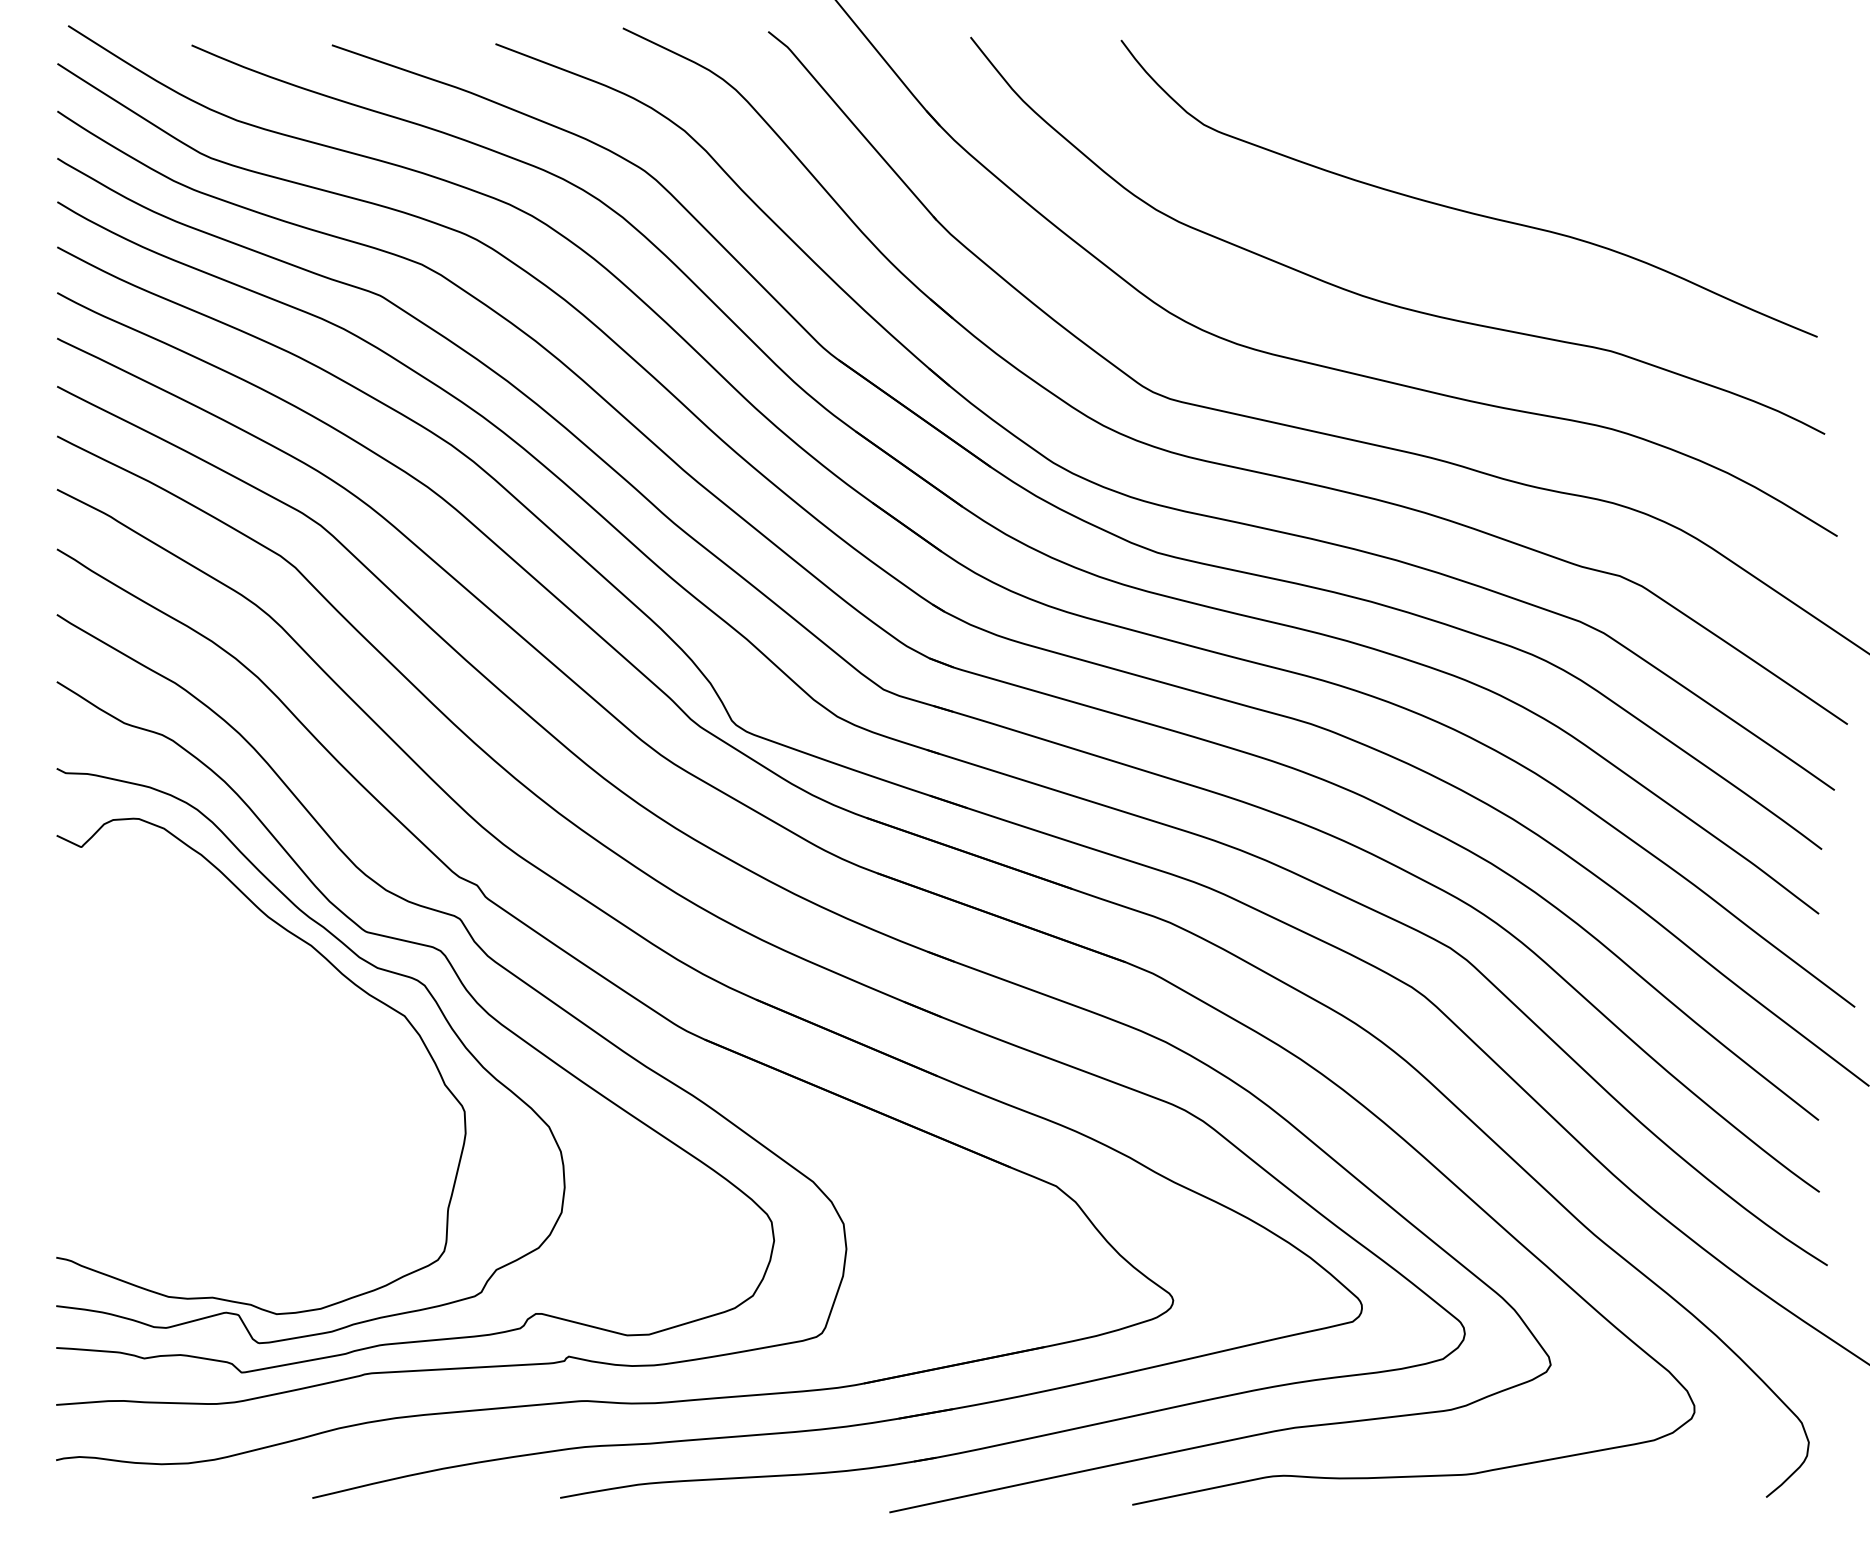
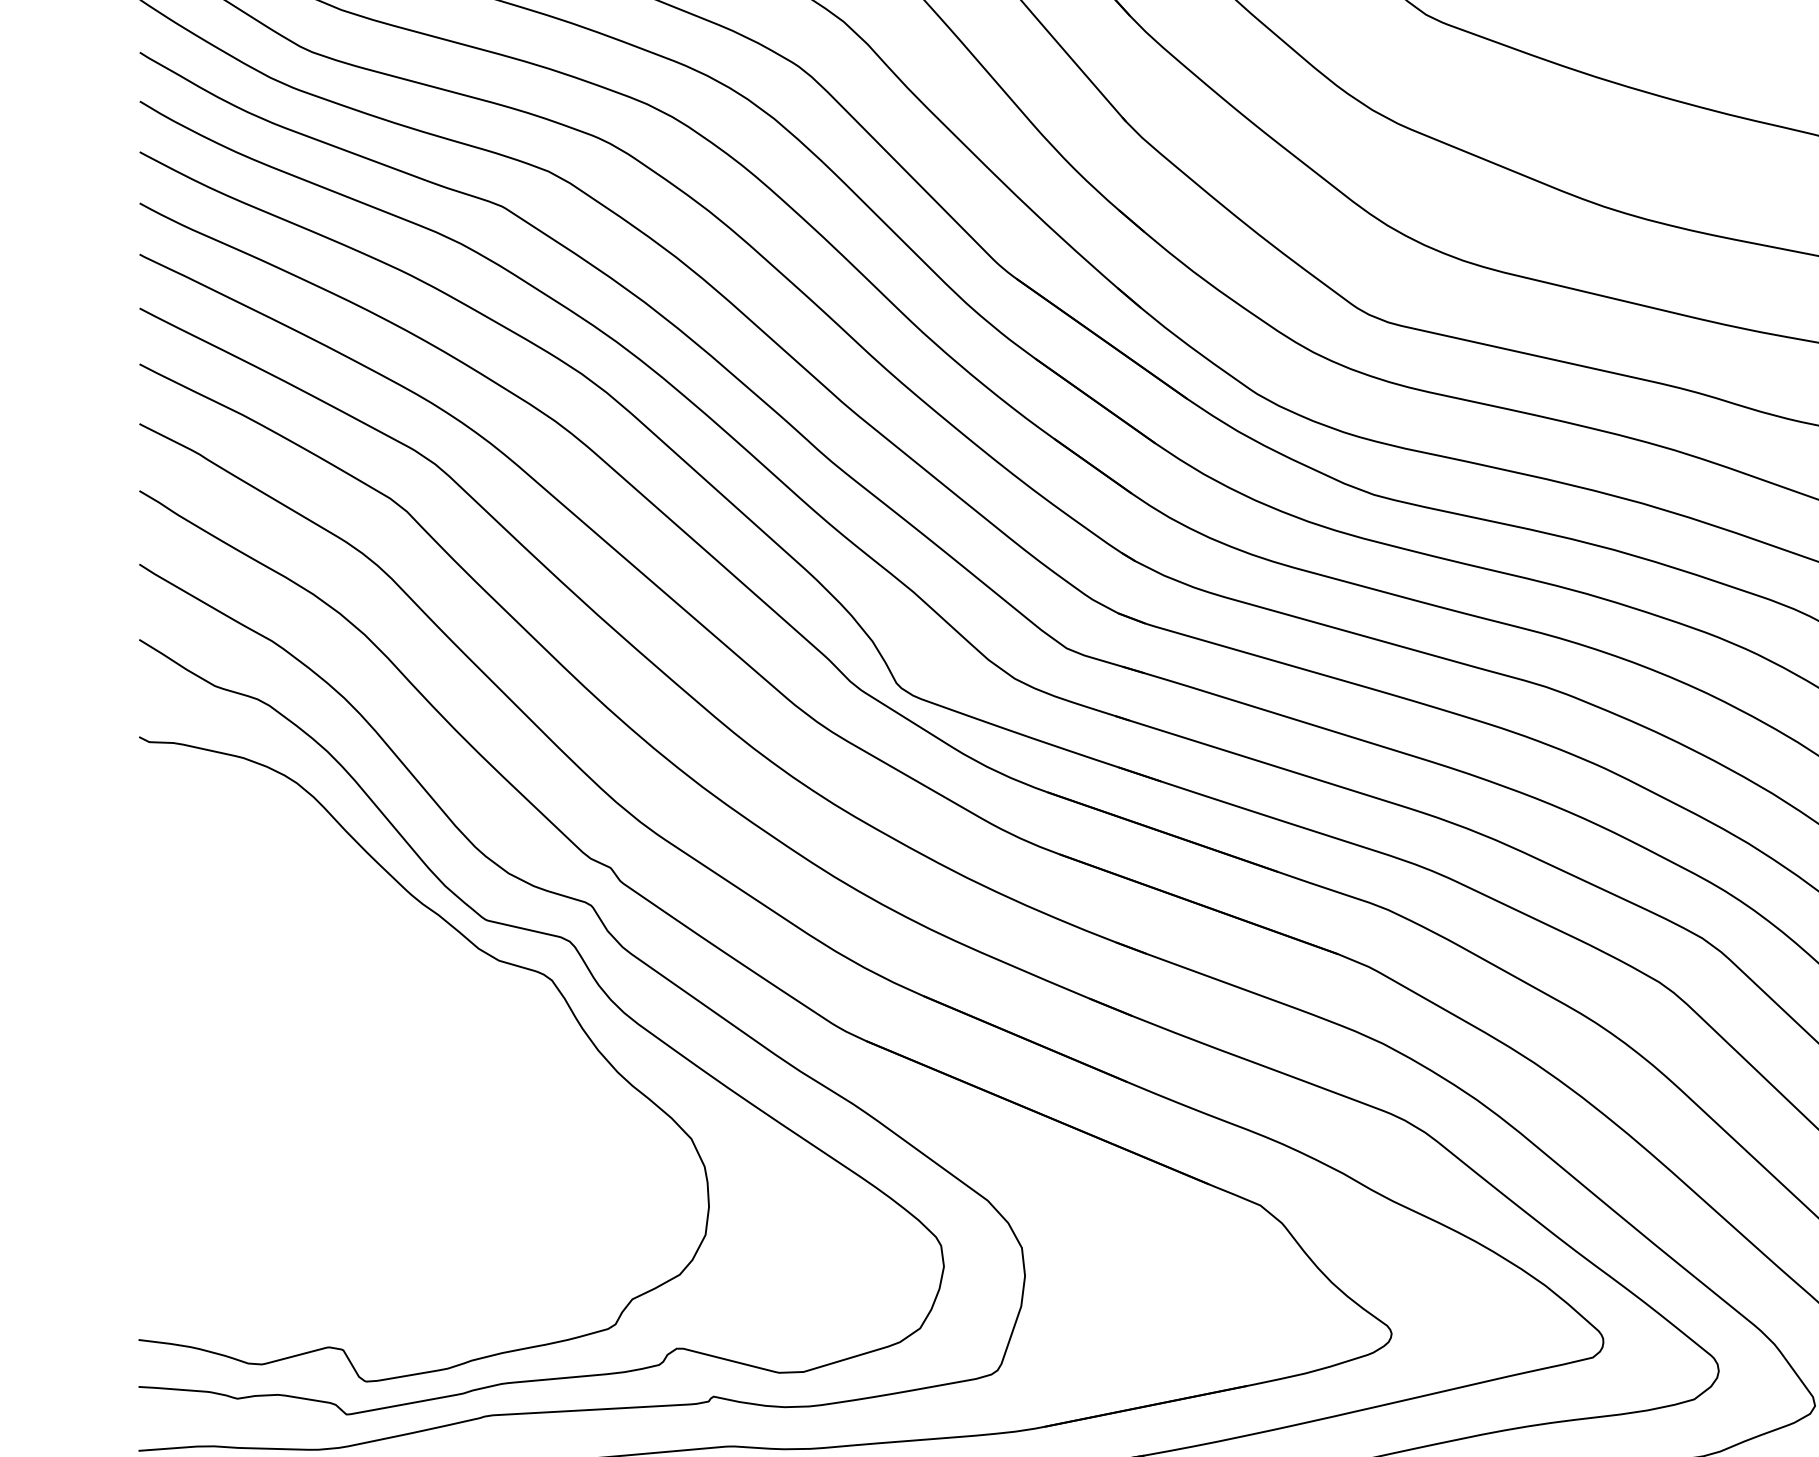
curve: (344, 977) -> (461, 971), removed

